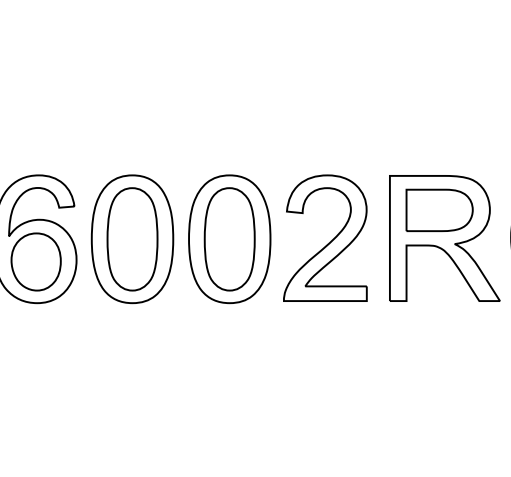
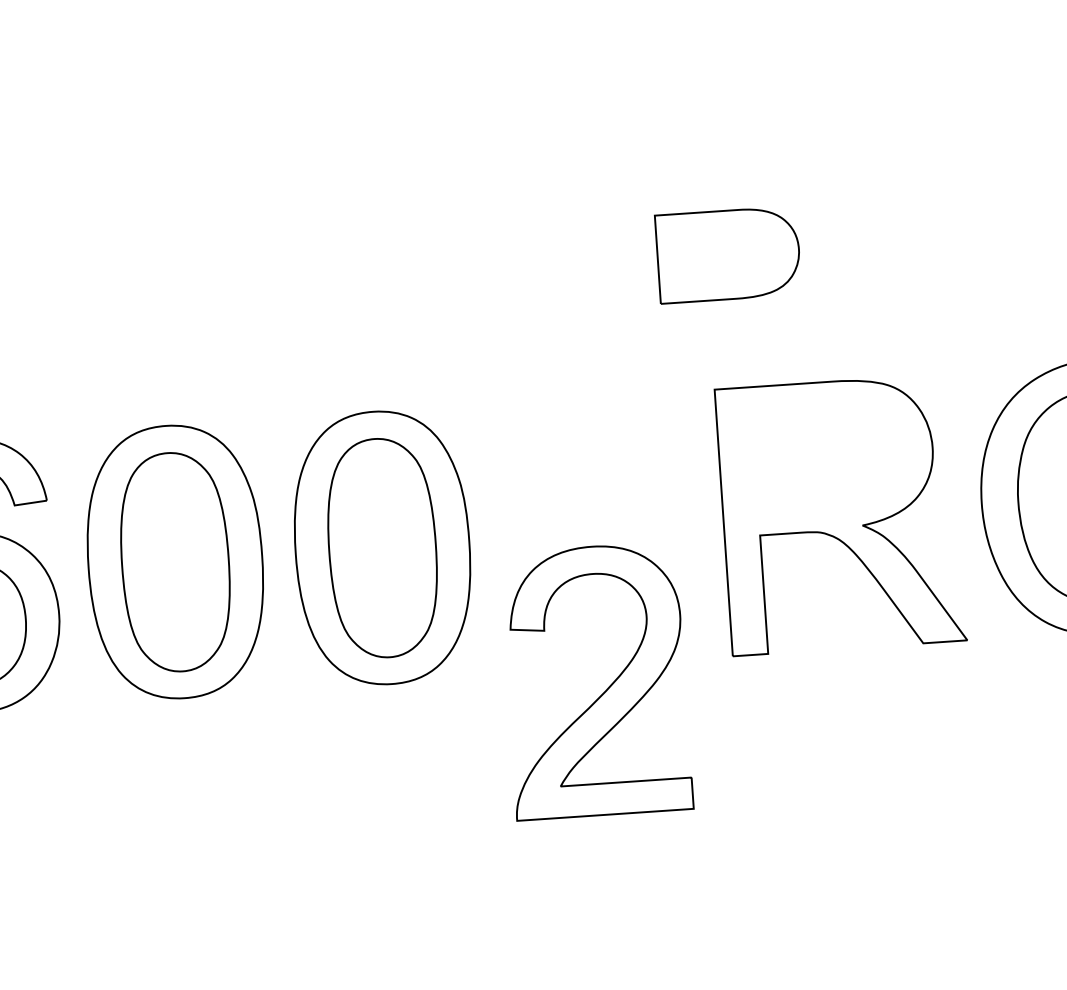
part: (439, 209) -> (727, 252), moved
part: (325, 237) -> (596, 679), moved

